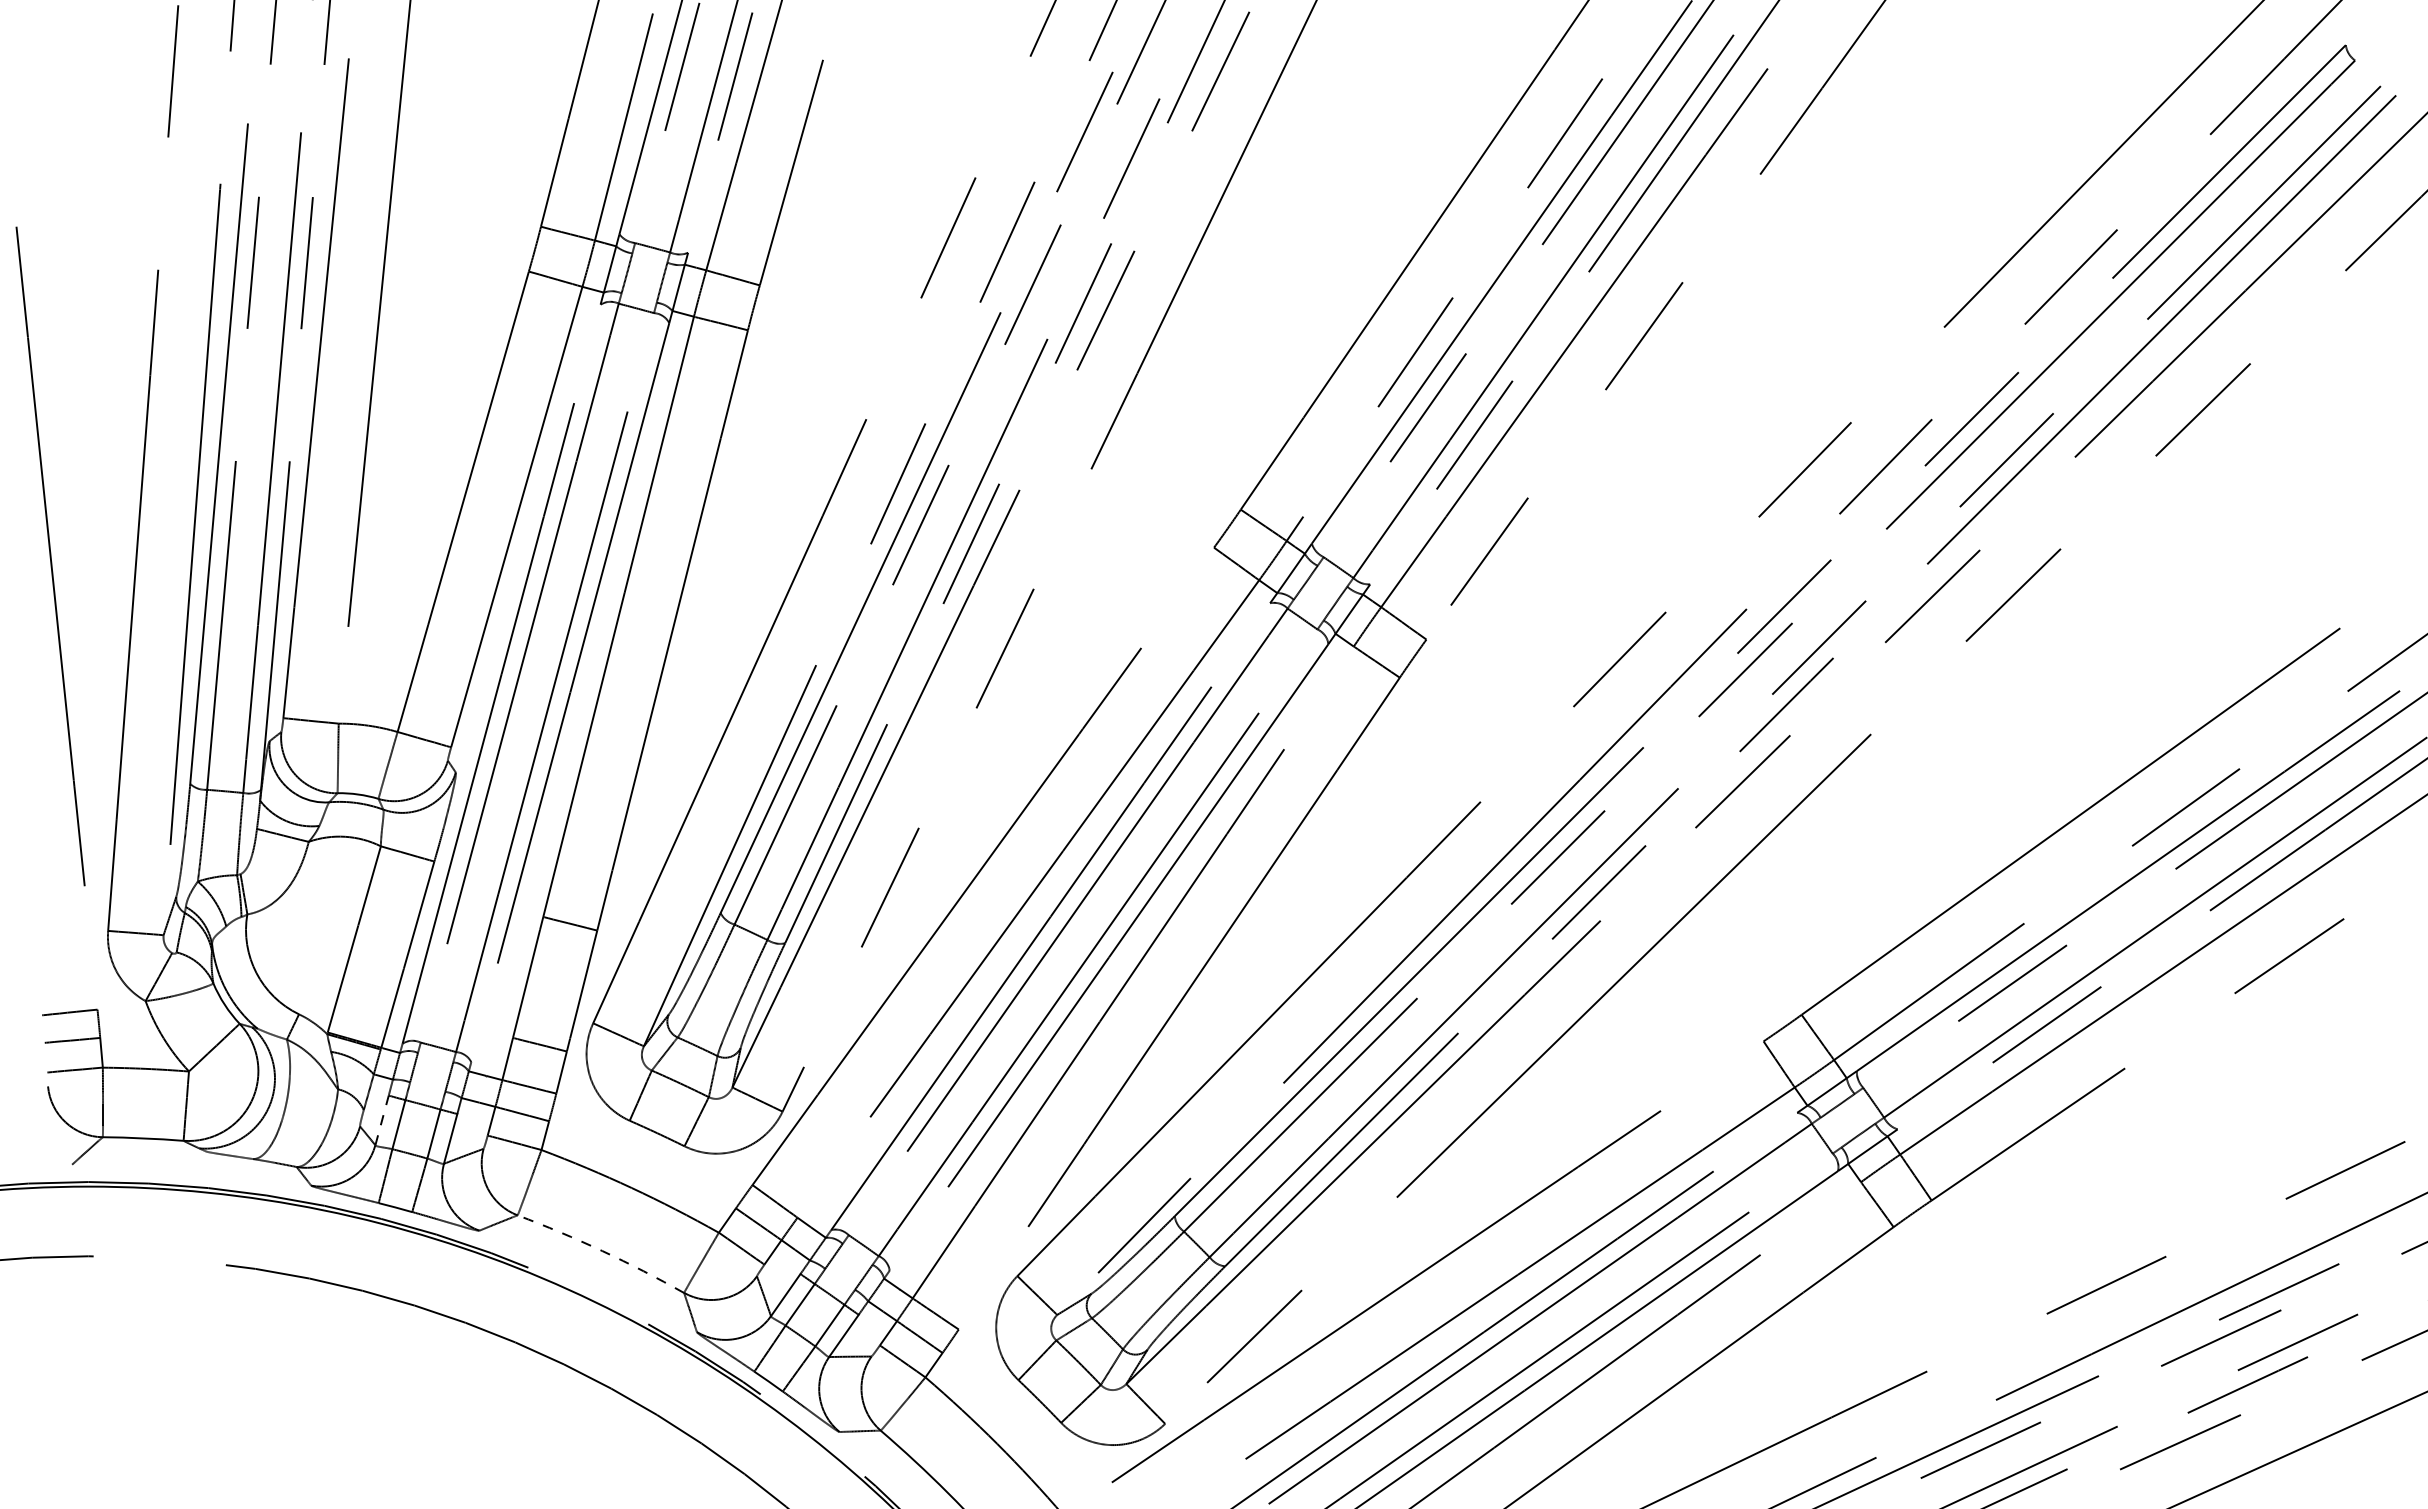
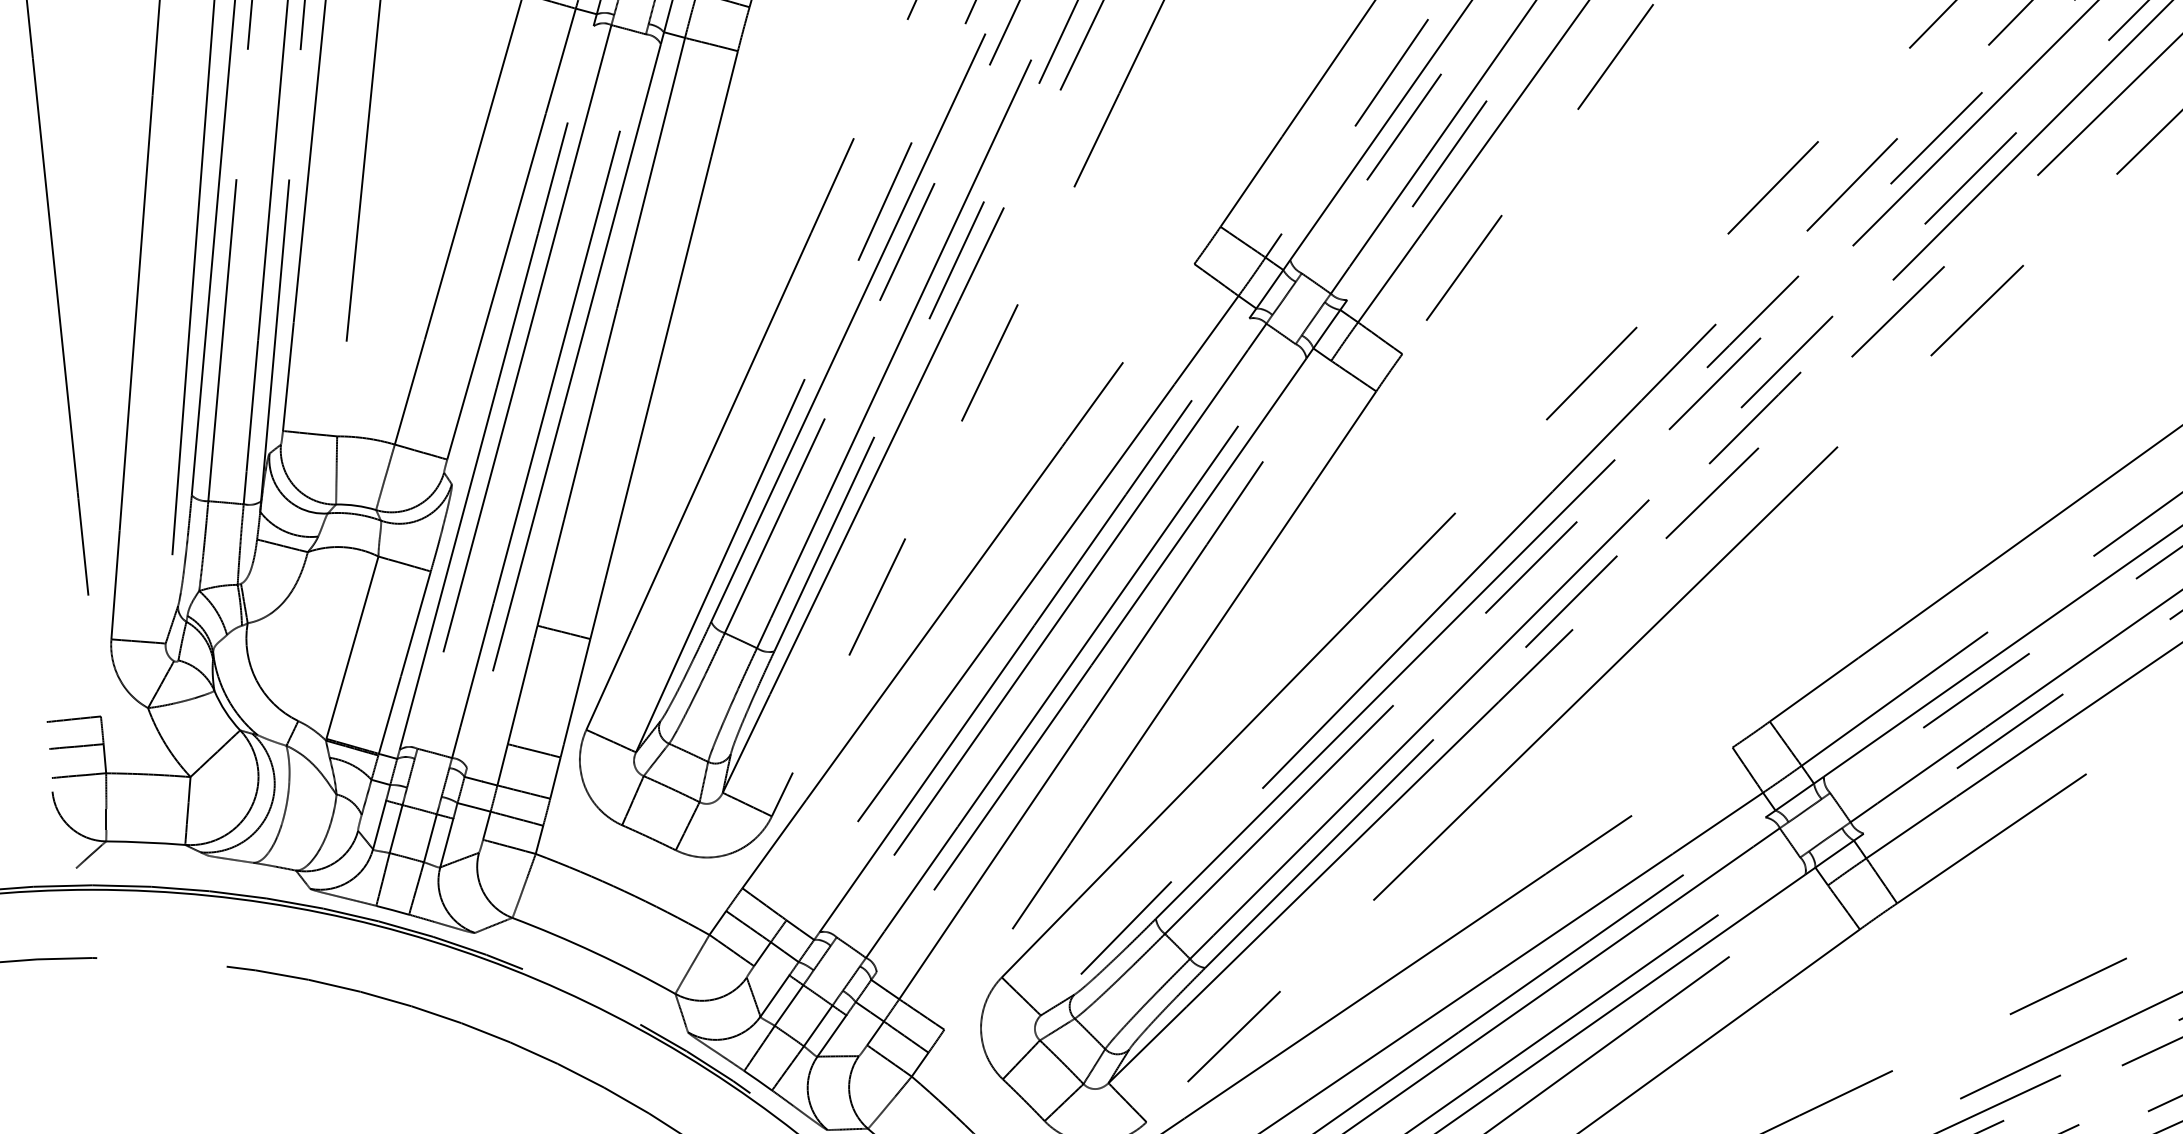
line: (382, 1120) -> (380, 825), dashed -> solid
arc: (602, 1251) -> (595, 953), dashed -> solid

